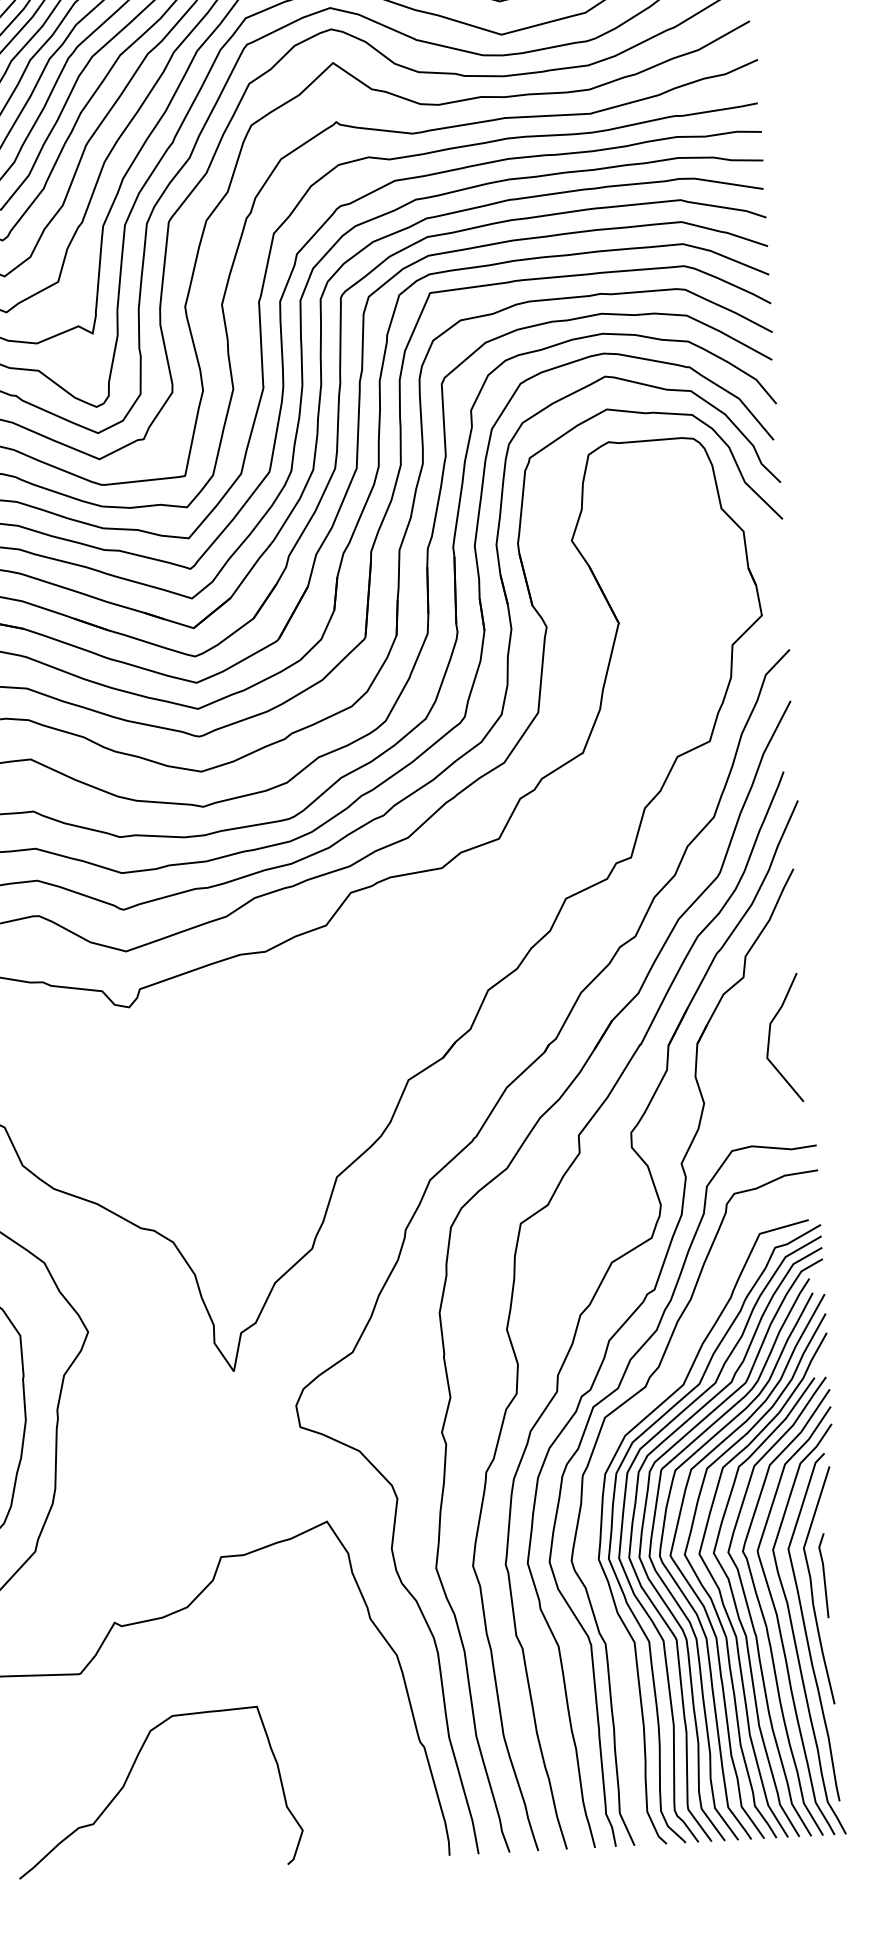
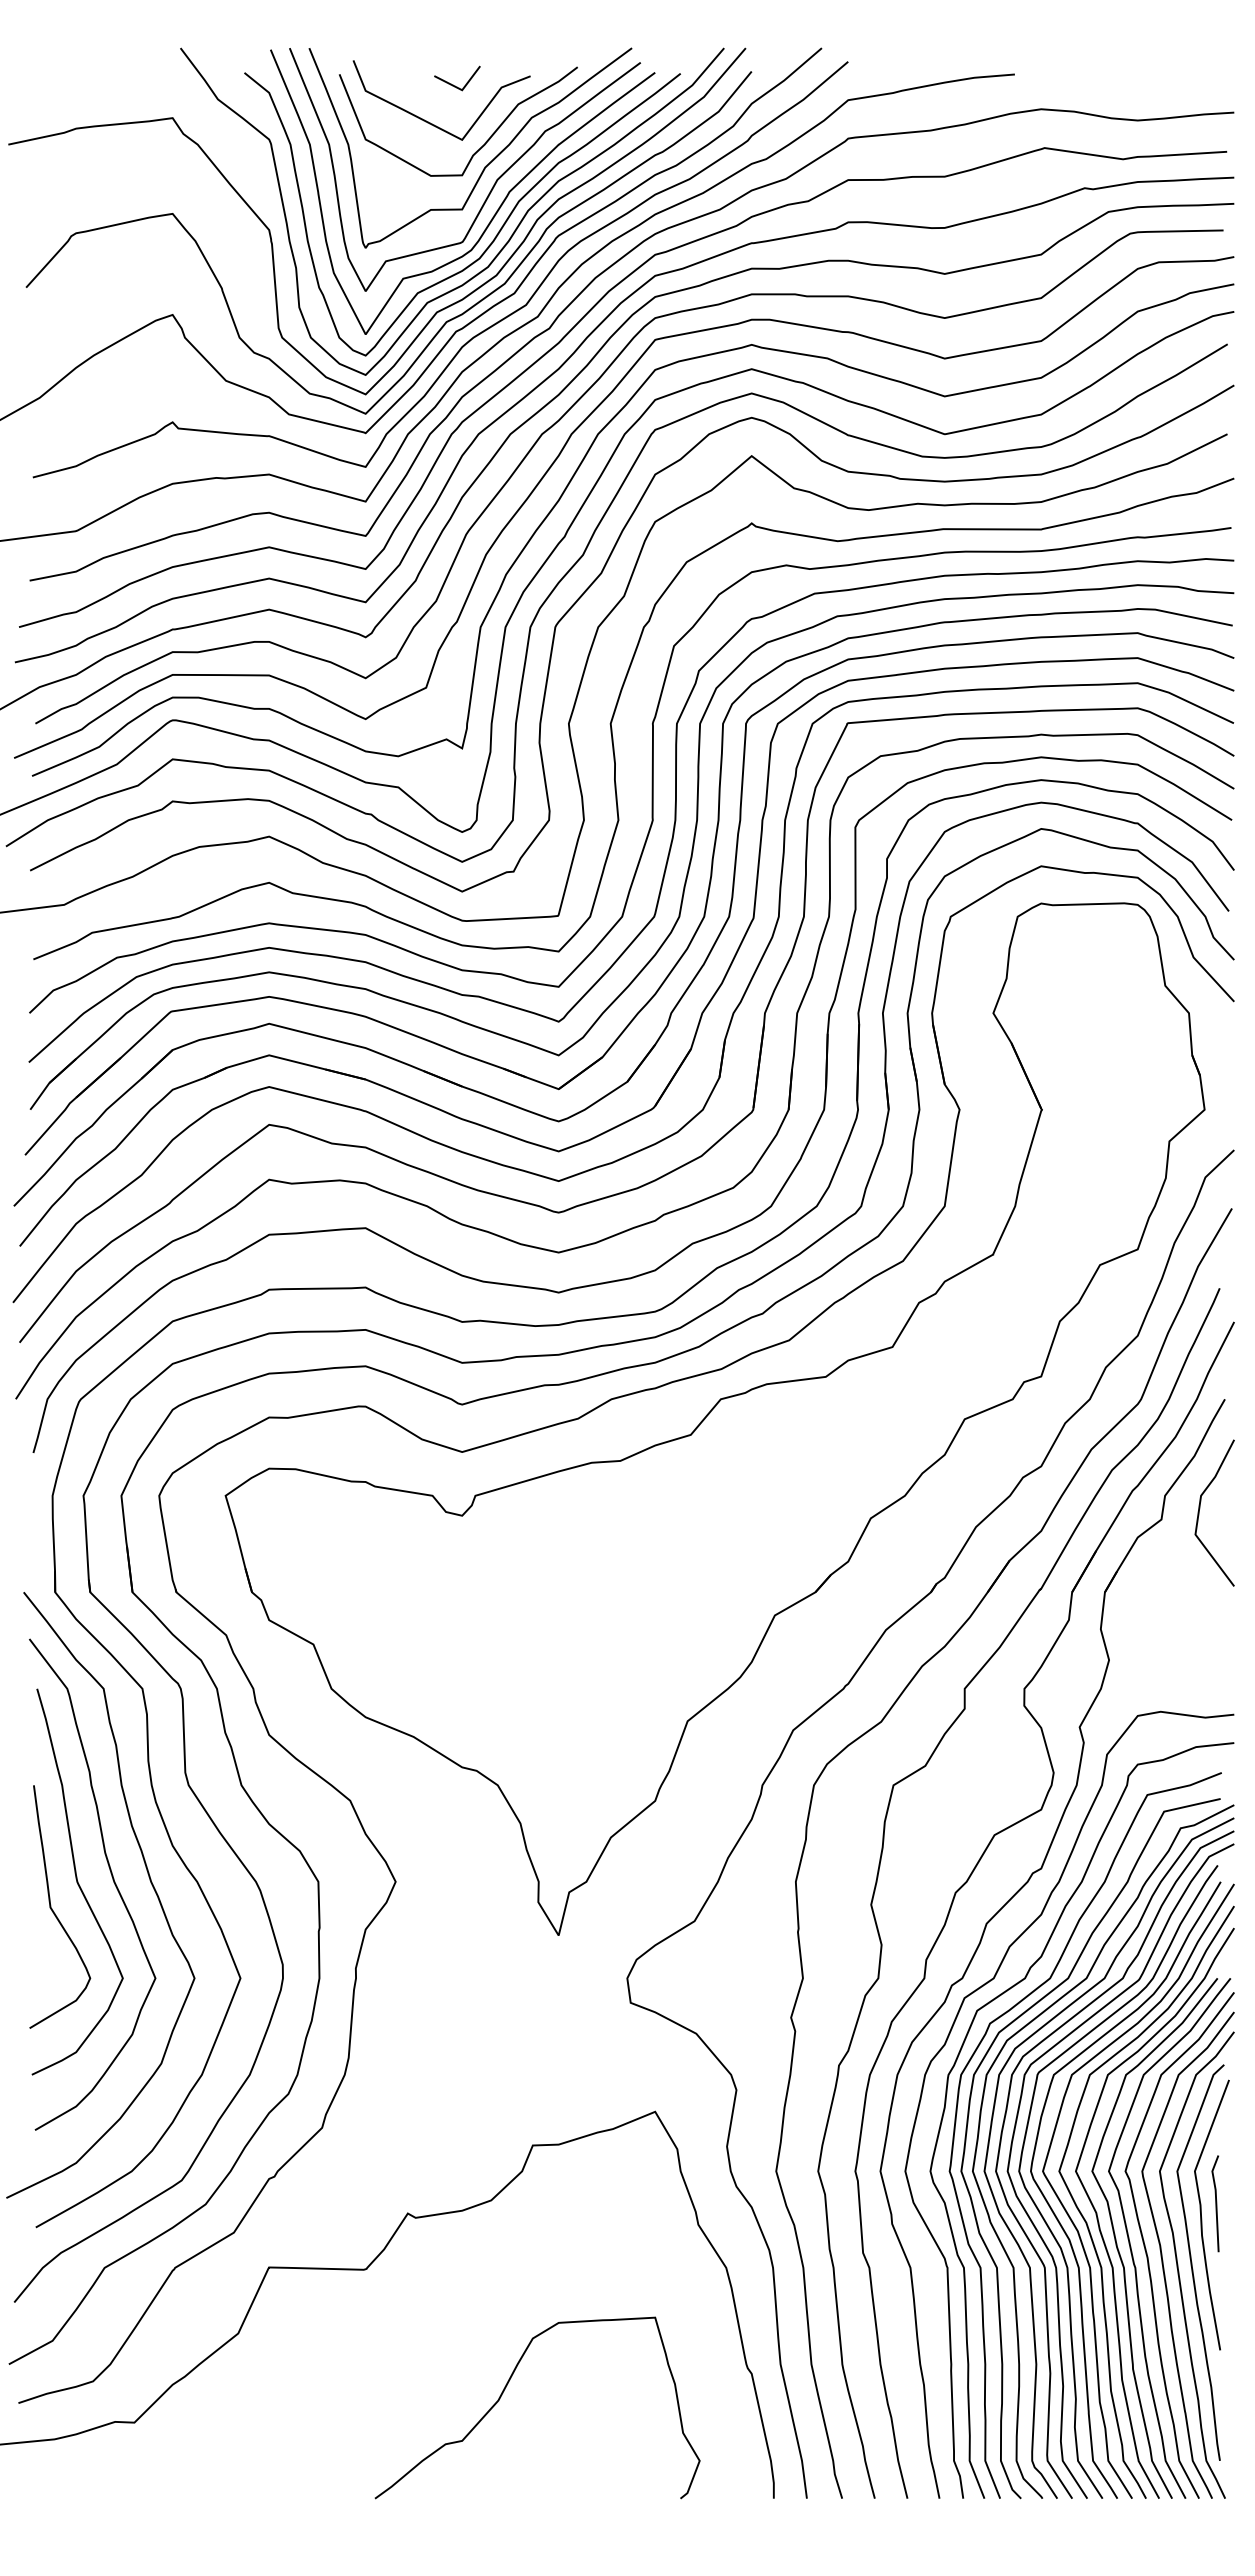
line: (770, 1034) -> (1200, 1508), moved
curve: (592, 1516) -> (956, 2122), added
curve: (128, 1778) -> (504, 2391), moved

